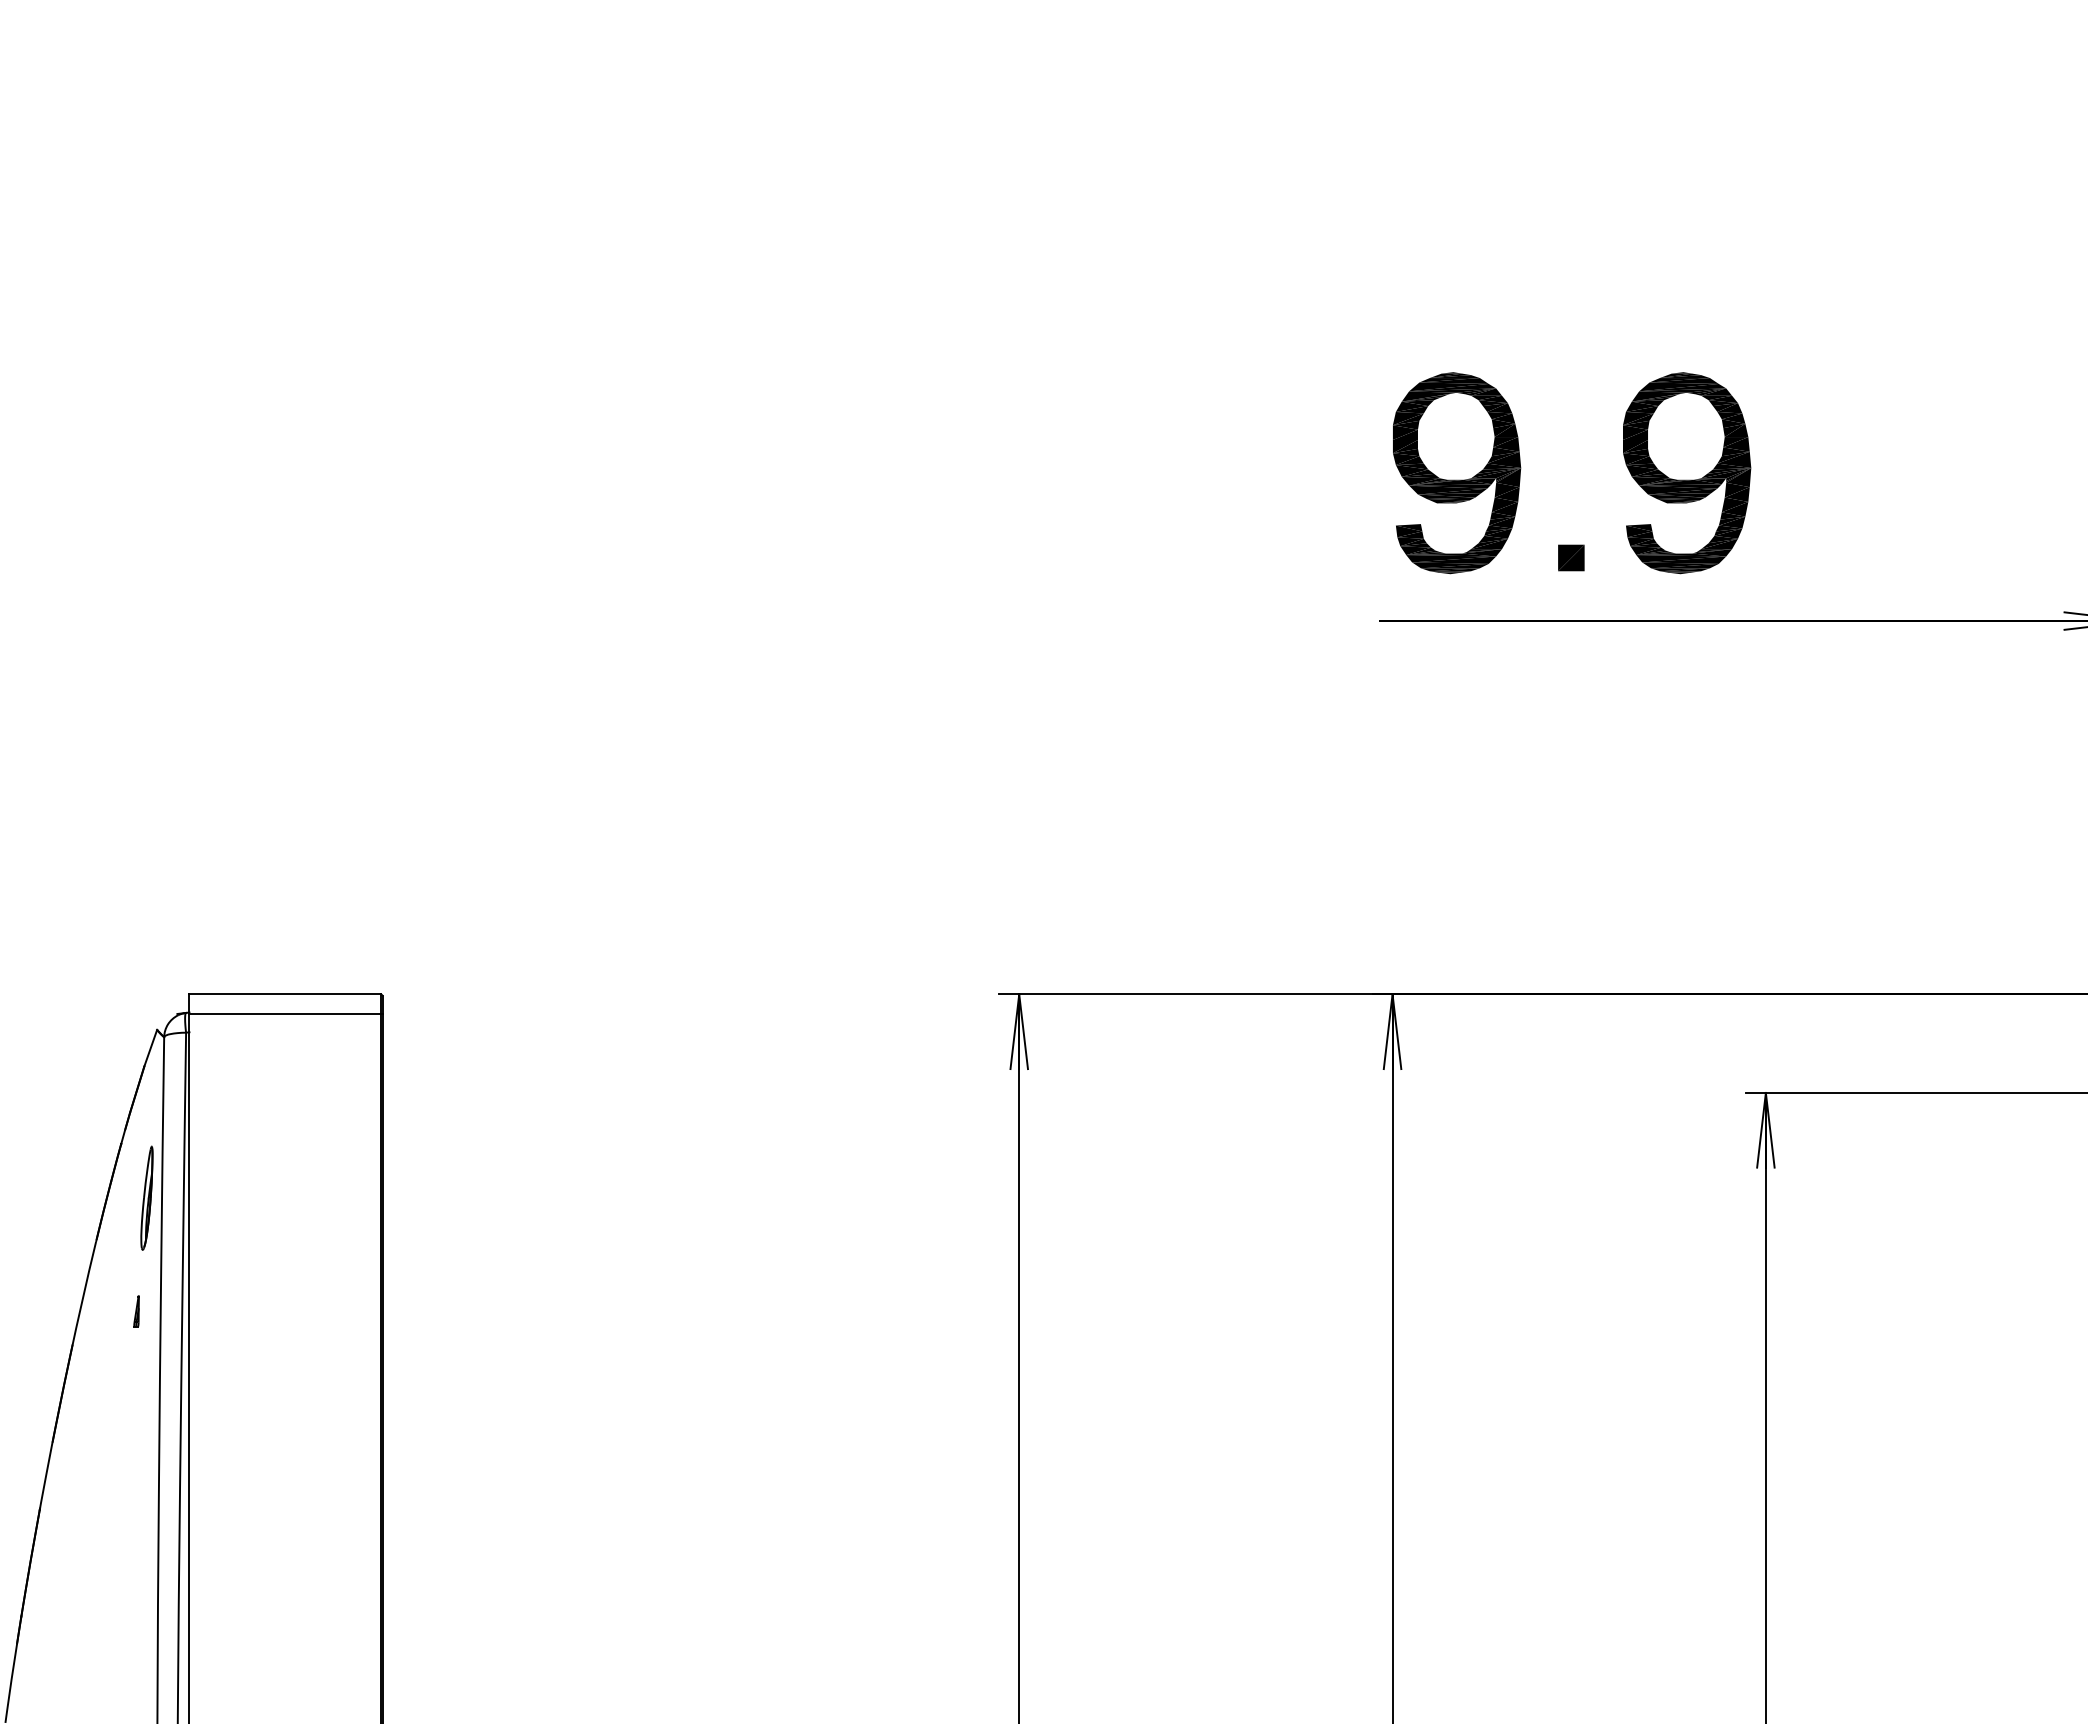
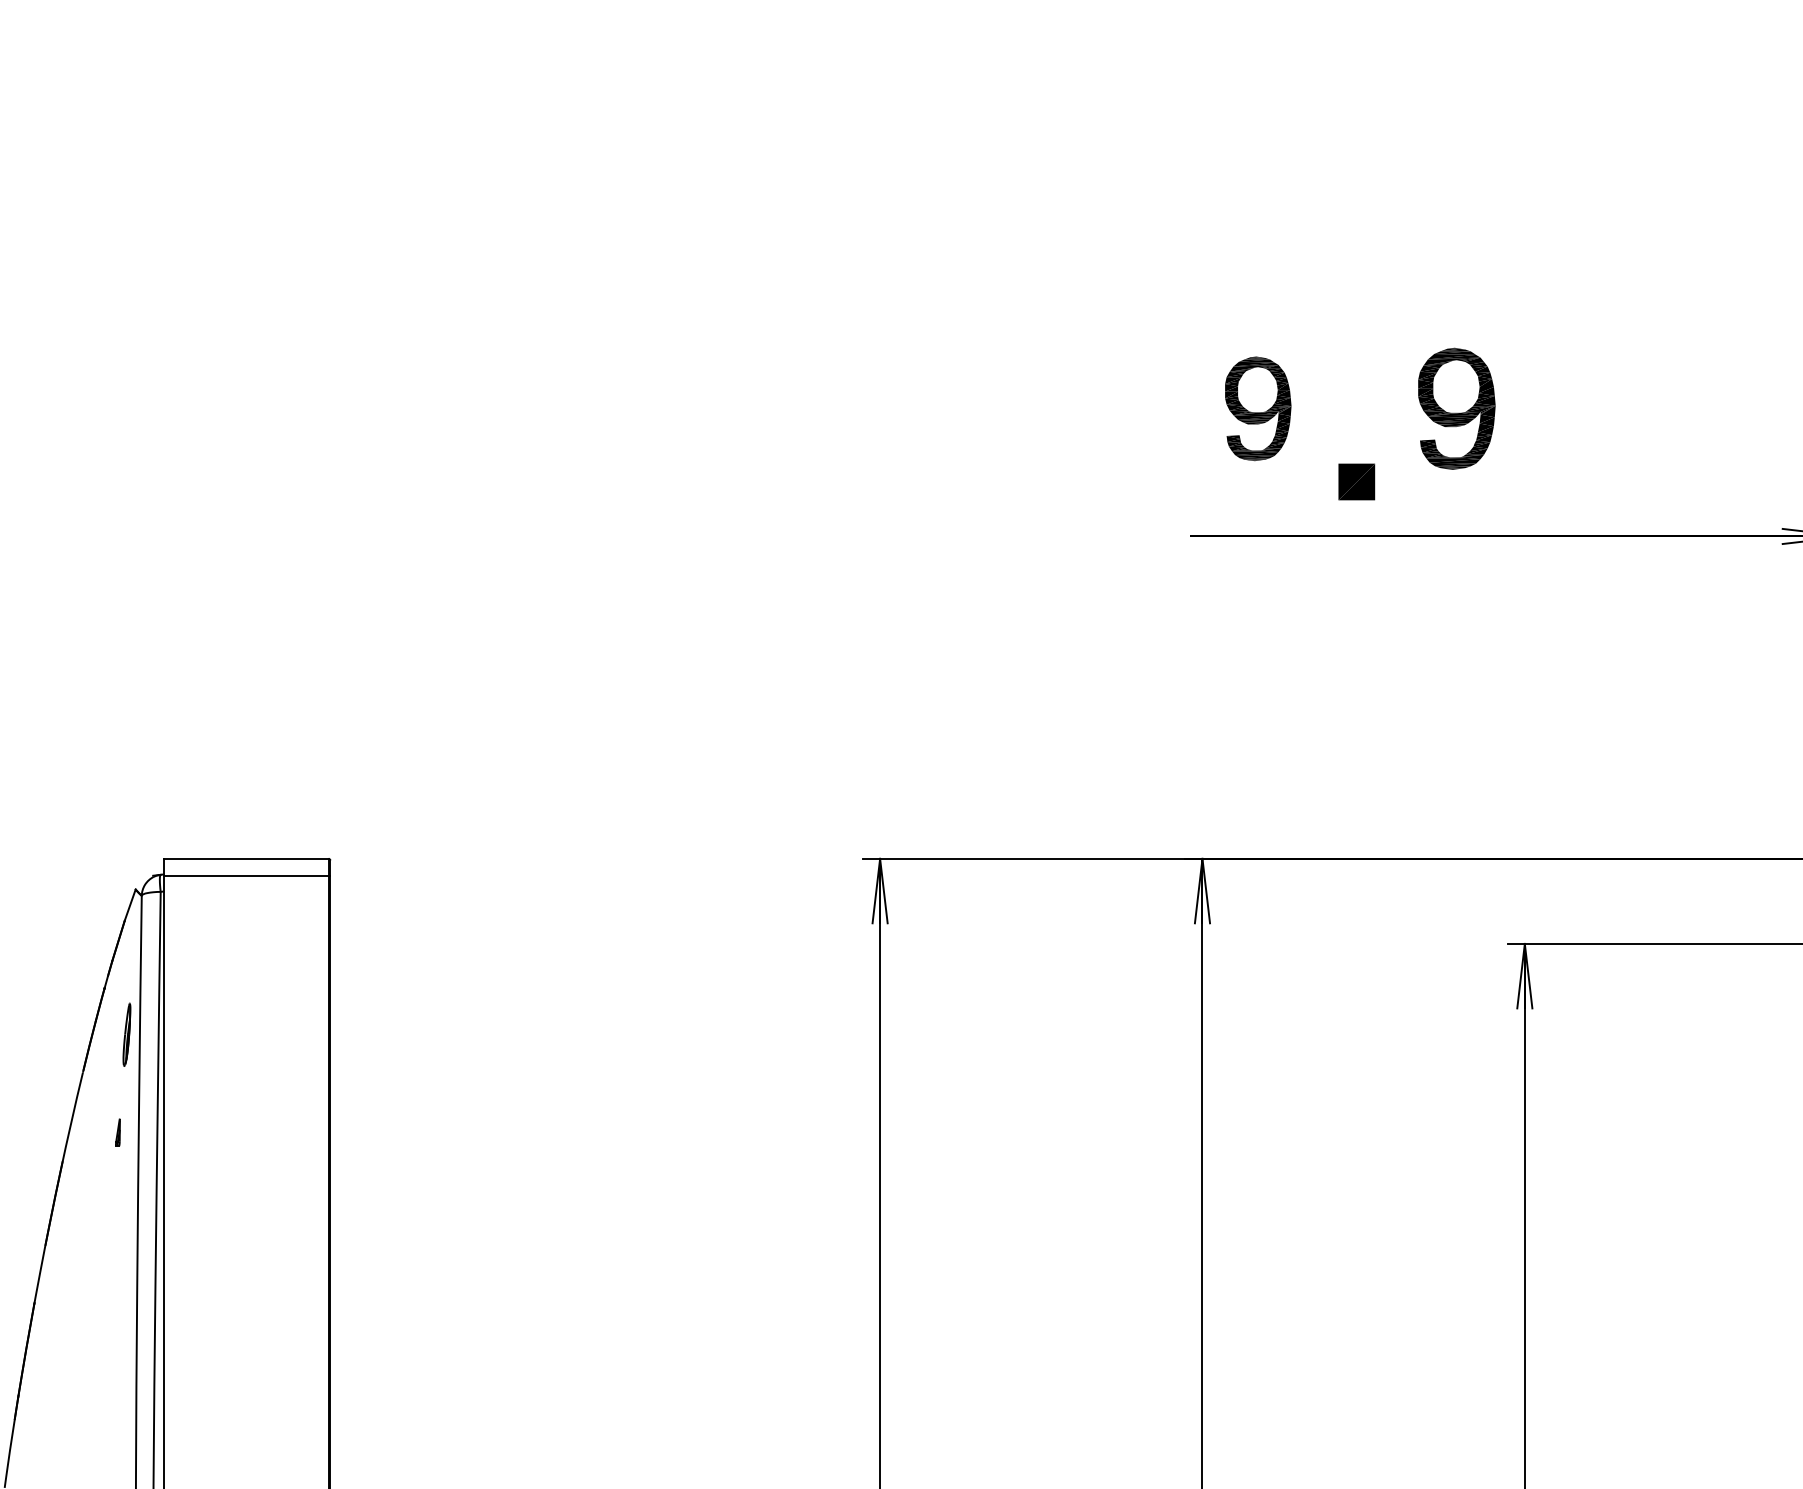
part: (1457, 473) -> (1258, 409), size x0.6
part: (1687, 473) -> (1457, 409), size x0.7
part: (1571, 557) -> (1356, 481), size x1.6
part: (146, 1197) -> (126, 1034), size x0.7

